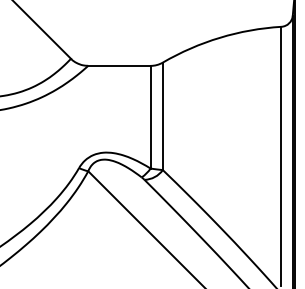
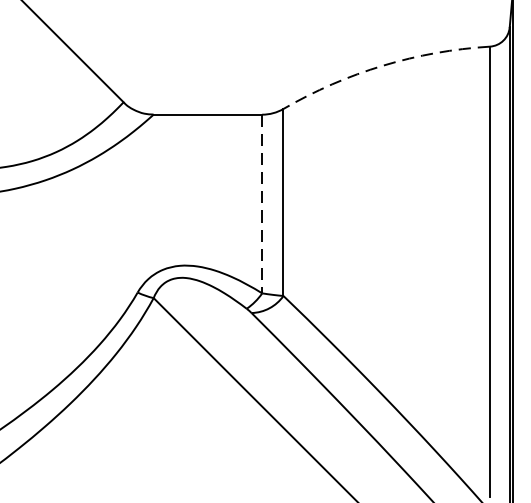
arc: (220, 37) -> (383, 65), solid -> dashed
line: (150, 117) -> (262, 204), solid -> dashed

